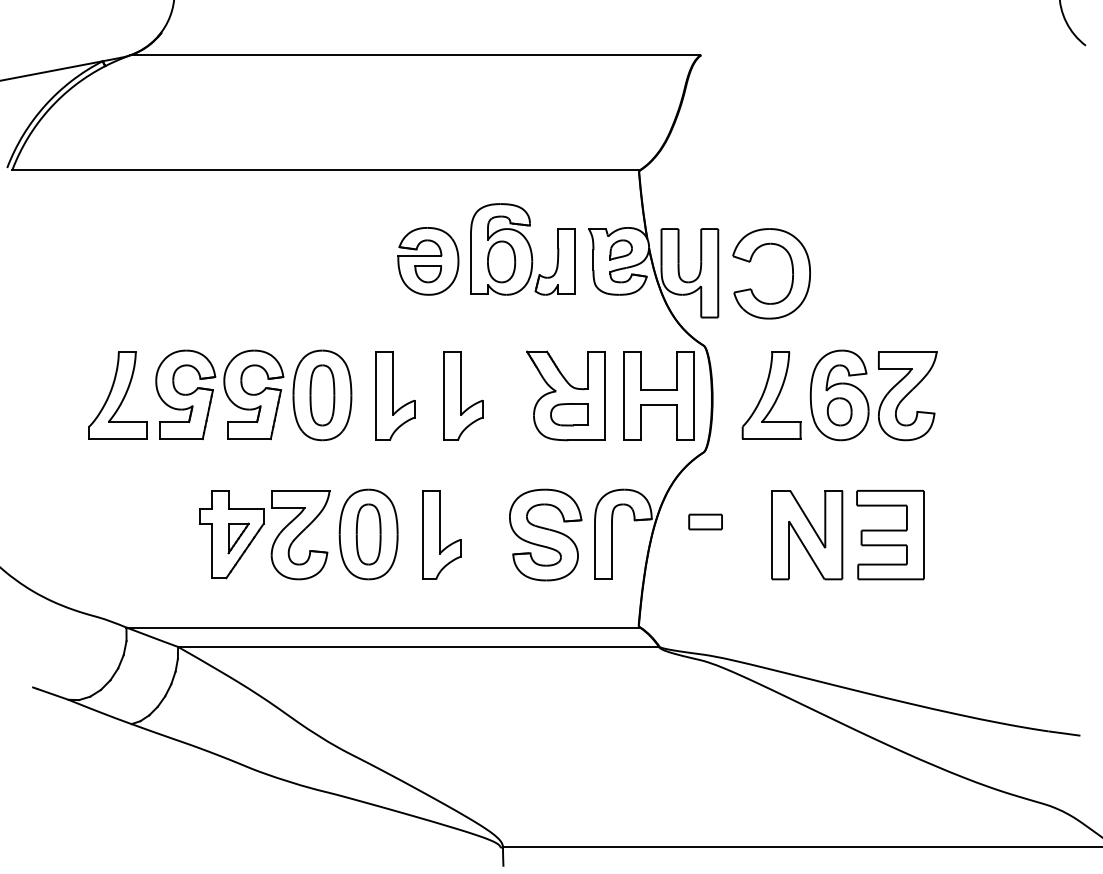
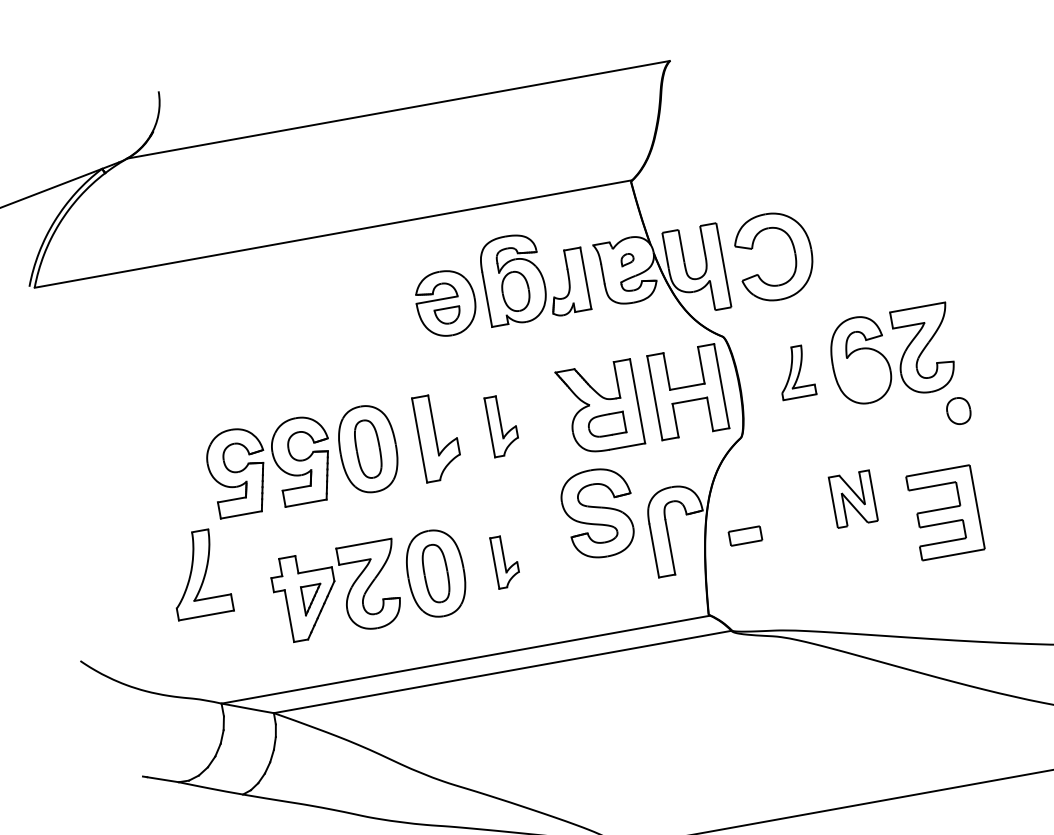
part: (620, 249) -> (626, 259), size x0.6
part: (117, 395) -> (198, 574), moved
part: (463, 395) -> (502, 425), size x0.7
part: (771, 395) -> (795, 372), size x0.6
part: (839, 411) -> (958, 410), moved
part: (705, 521) -> (745, 535), moved
part: (441, 534) -> (505, 561), size x0.6
part: (545, 534) -> (598, 512), moved
part: (807, 535) -> (853, 499), size x0.6
part: (890, 535) -> (945, 513), moved

